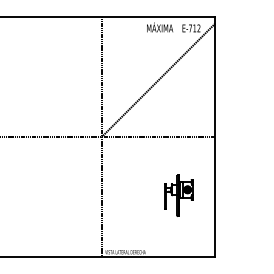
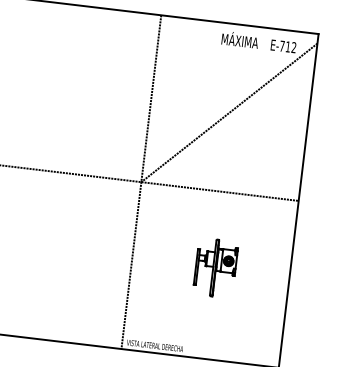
part: (178, 195) -> (215, 267), moved

